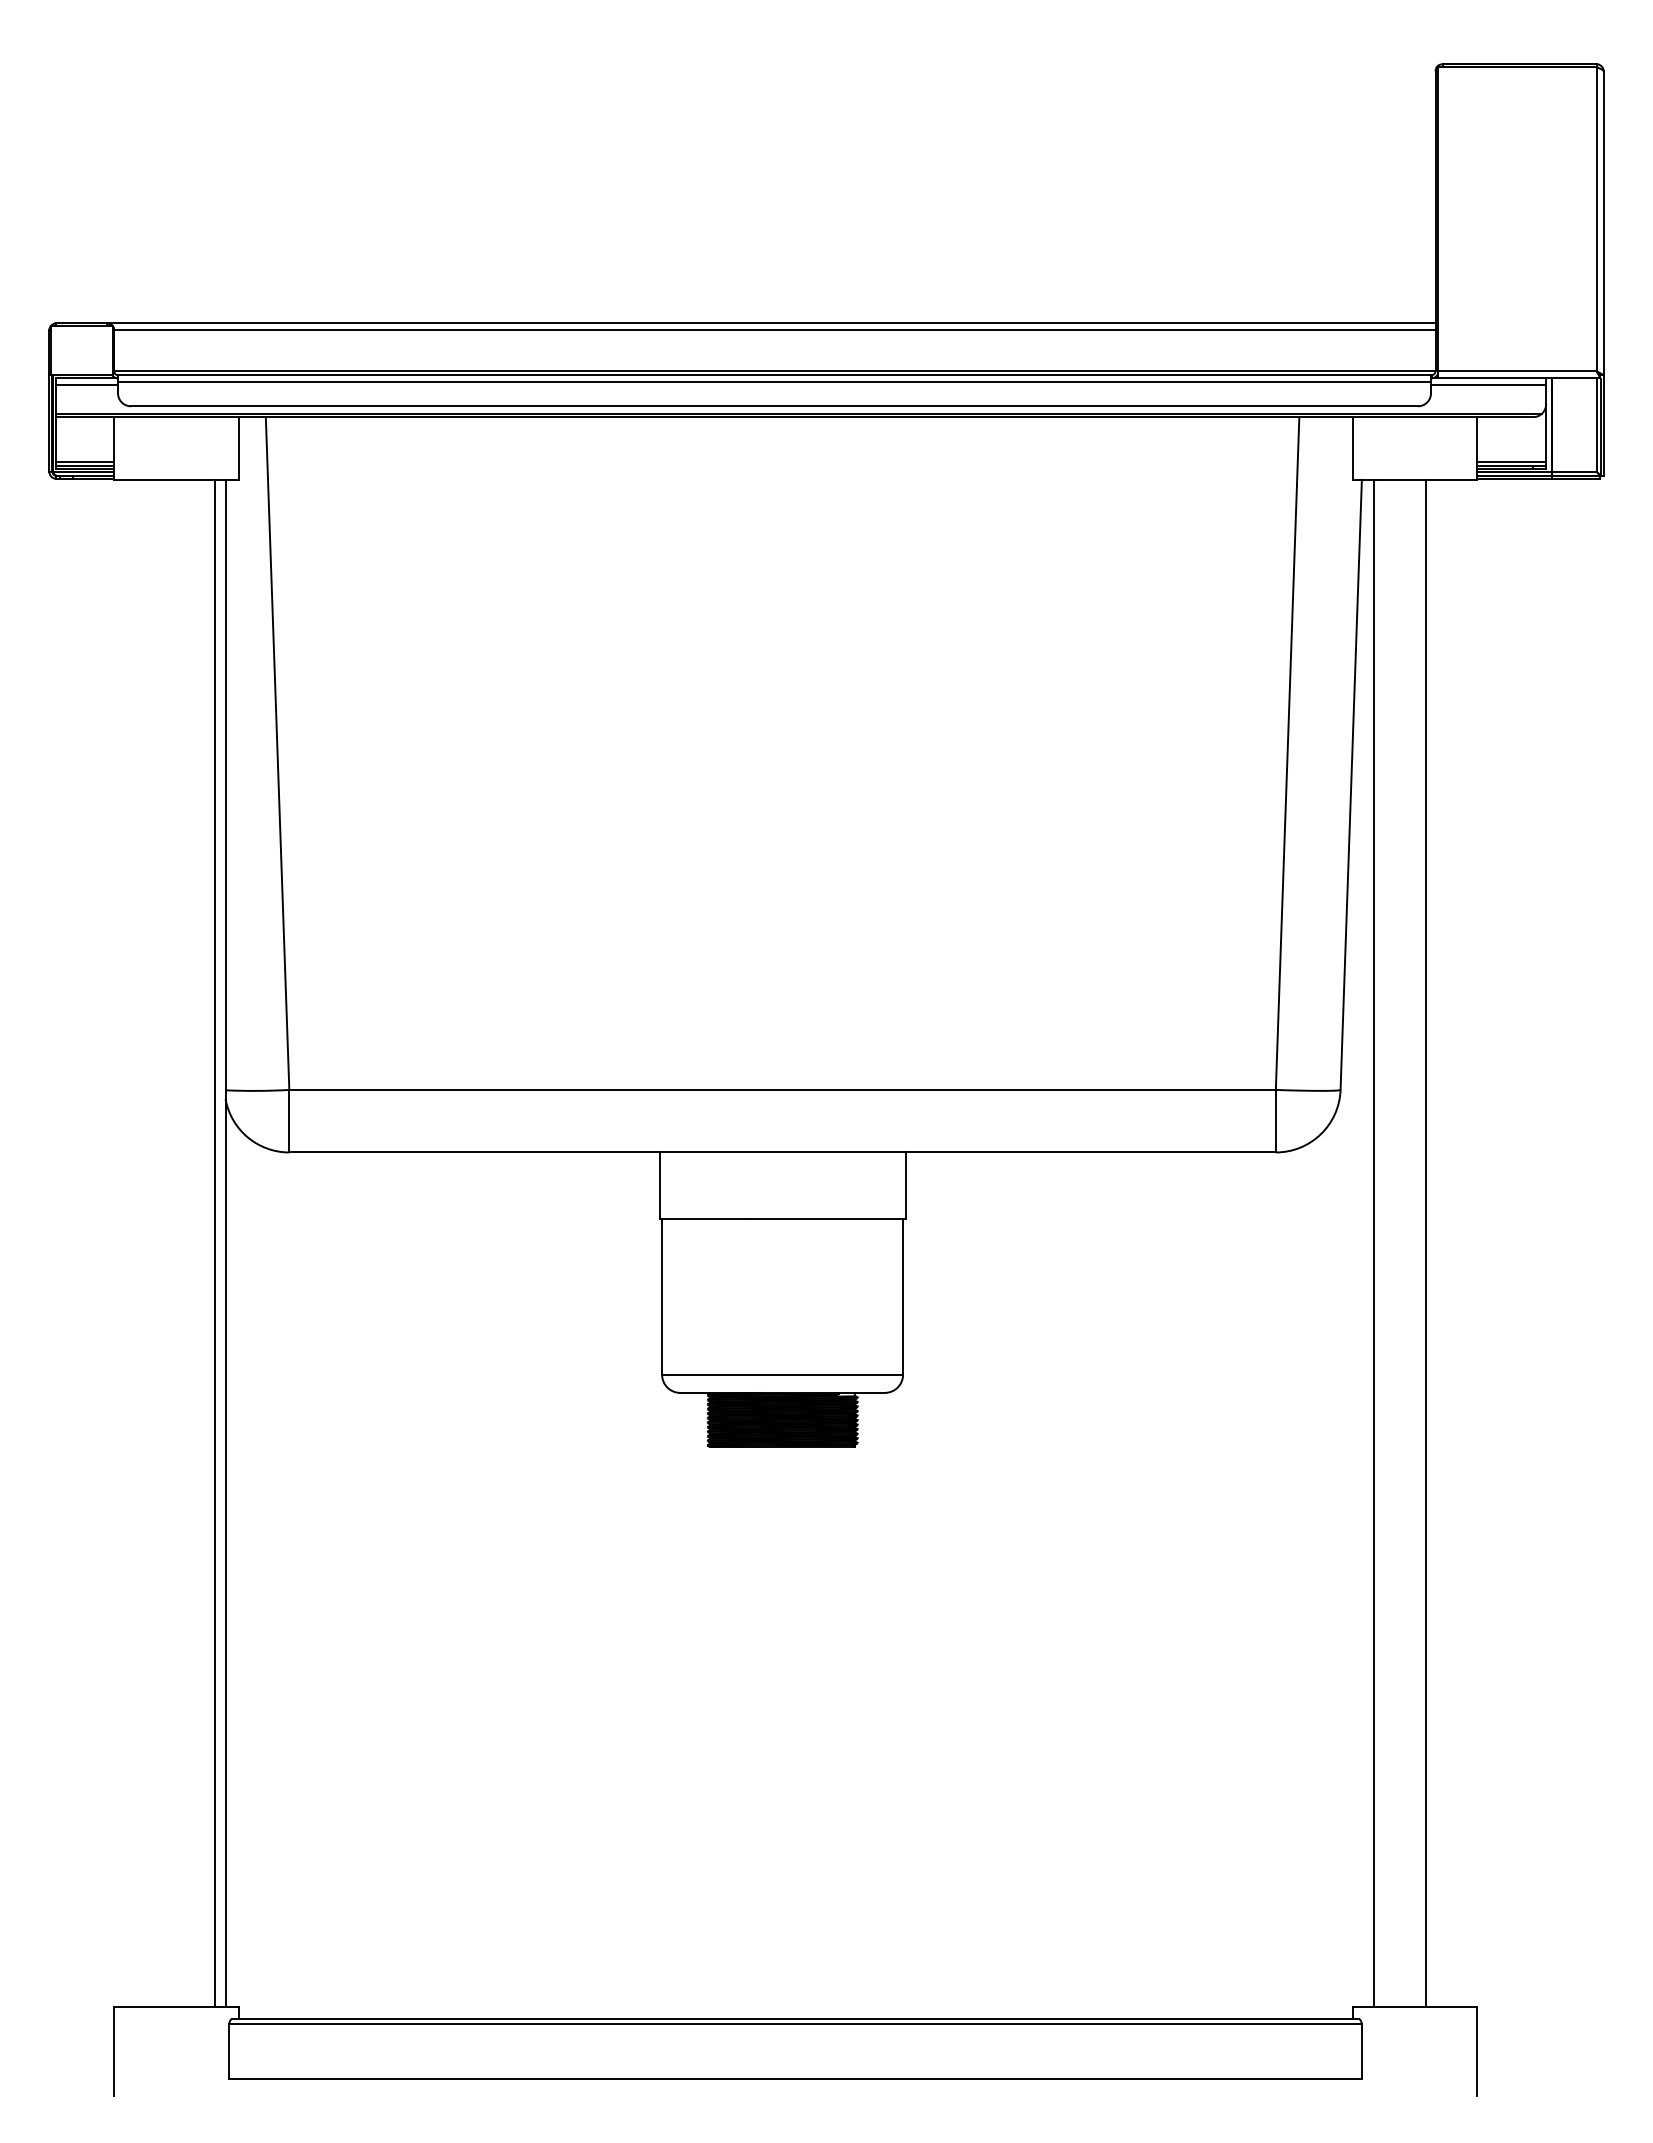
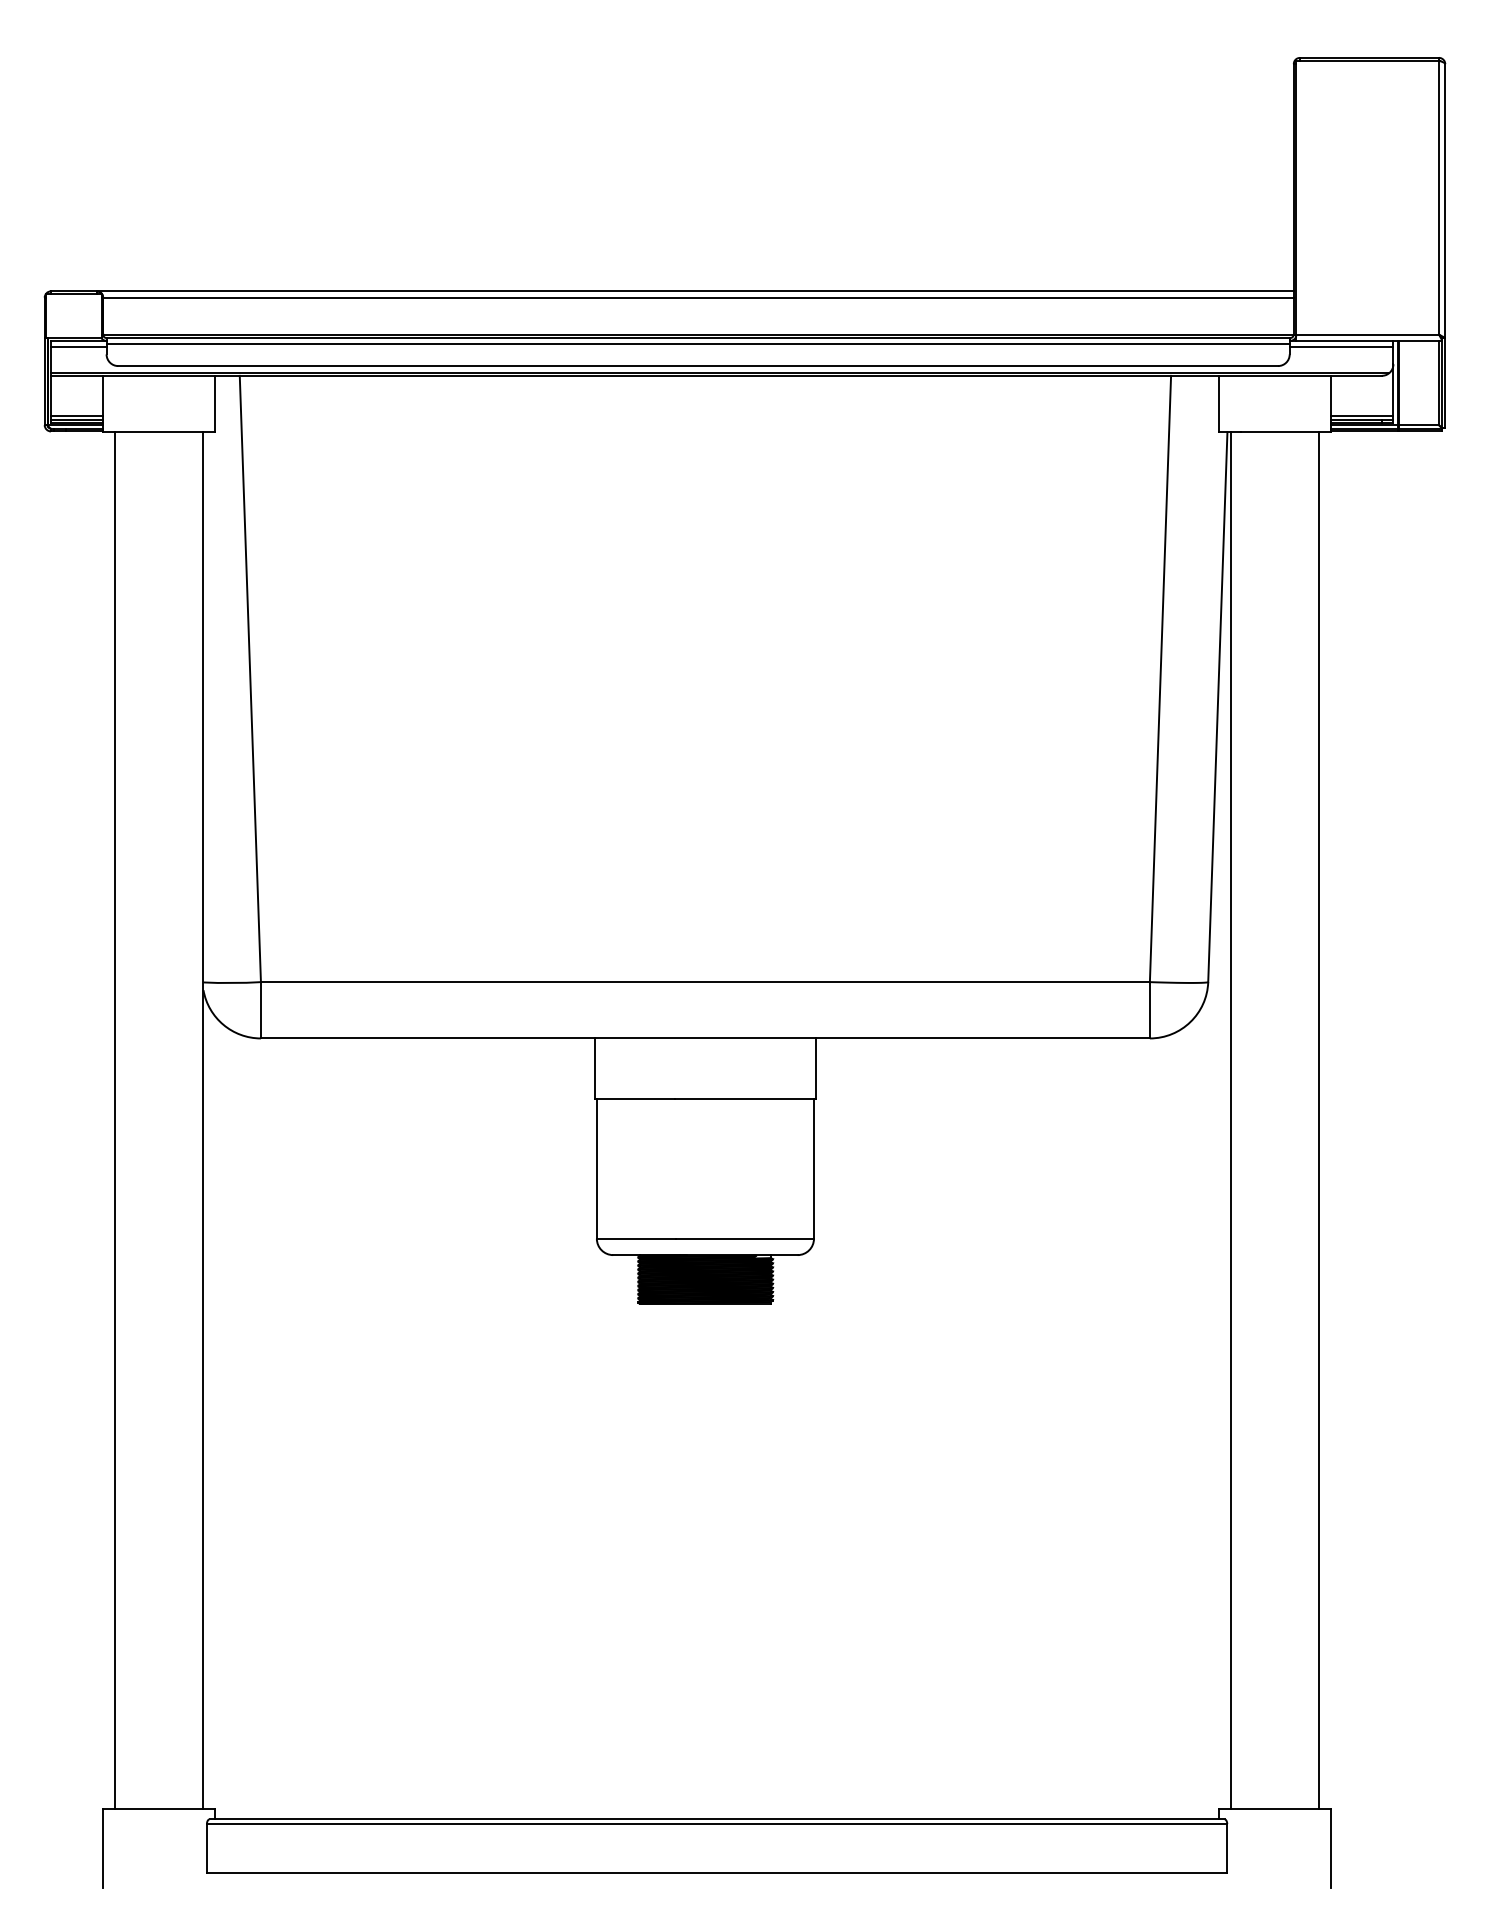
line: (215, 1243) -> (115, 1120), moved
line: (1373, 1243) -> (1319, 1120), moved
line: (1425, 1243) -> (1230, 1120), moved

